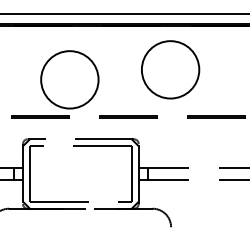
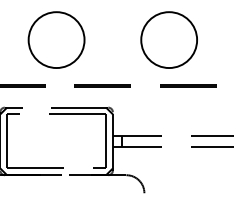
circle: (170, 69) -> (169, 39), moved
circle: (69, 79) -> (56, 39), moved

